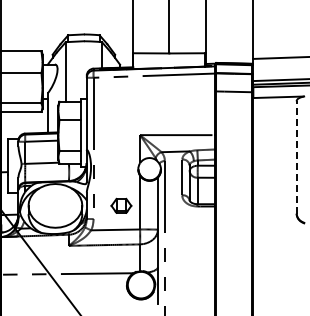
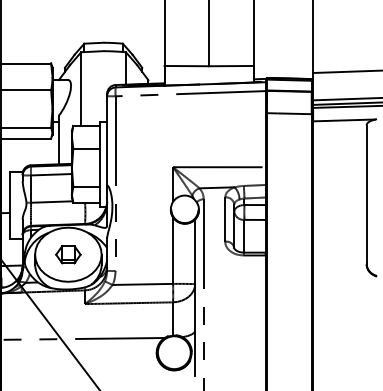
line: (296, 156) -> (366, 193), dashed -> solid
part: (121, 205) -> (68, 254), moved

